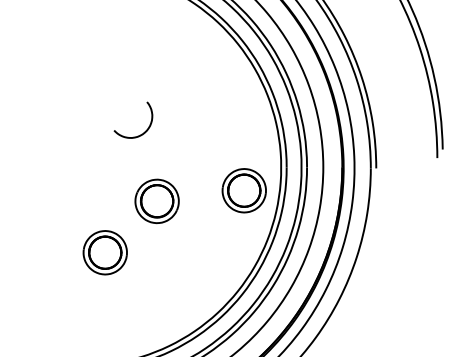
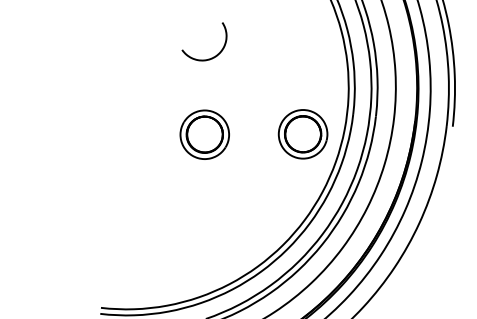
curve: (145, 130) -> (216, 54), moved
part: (104, 252) -> (139, 184), removed

